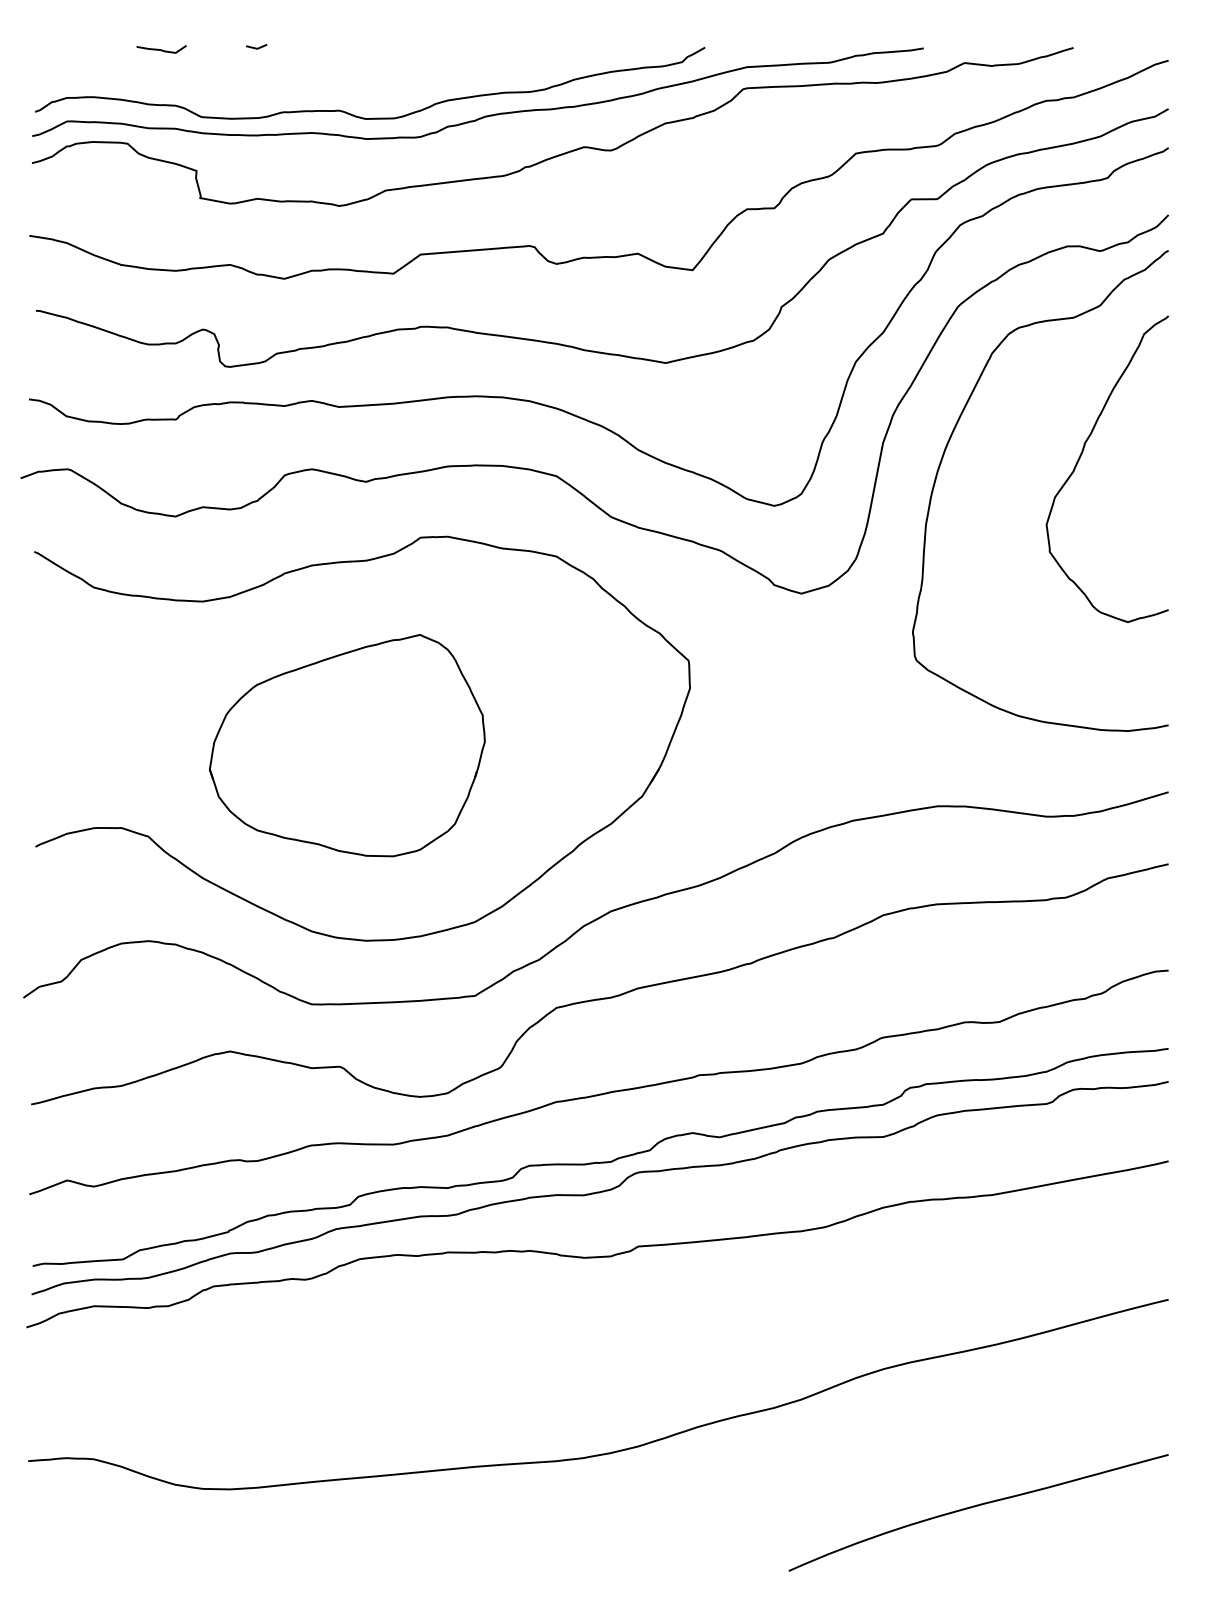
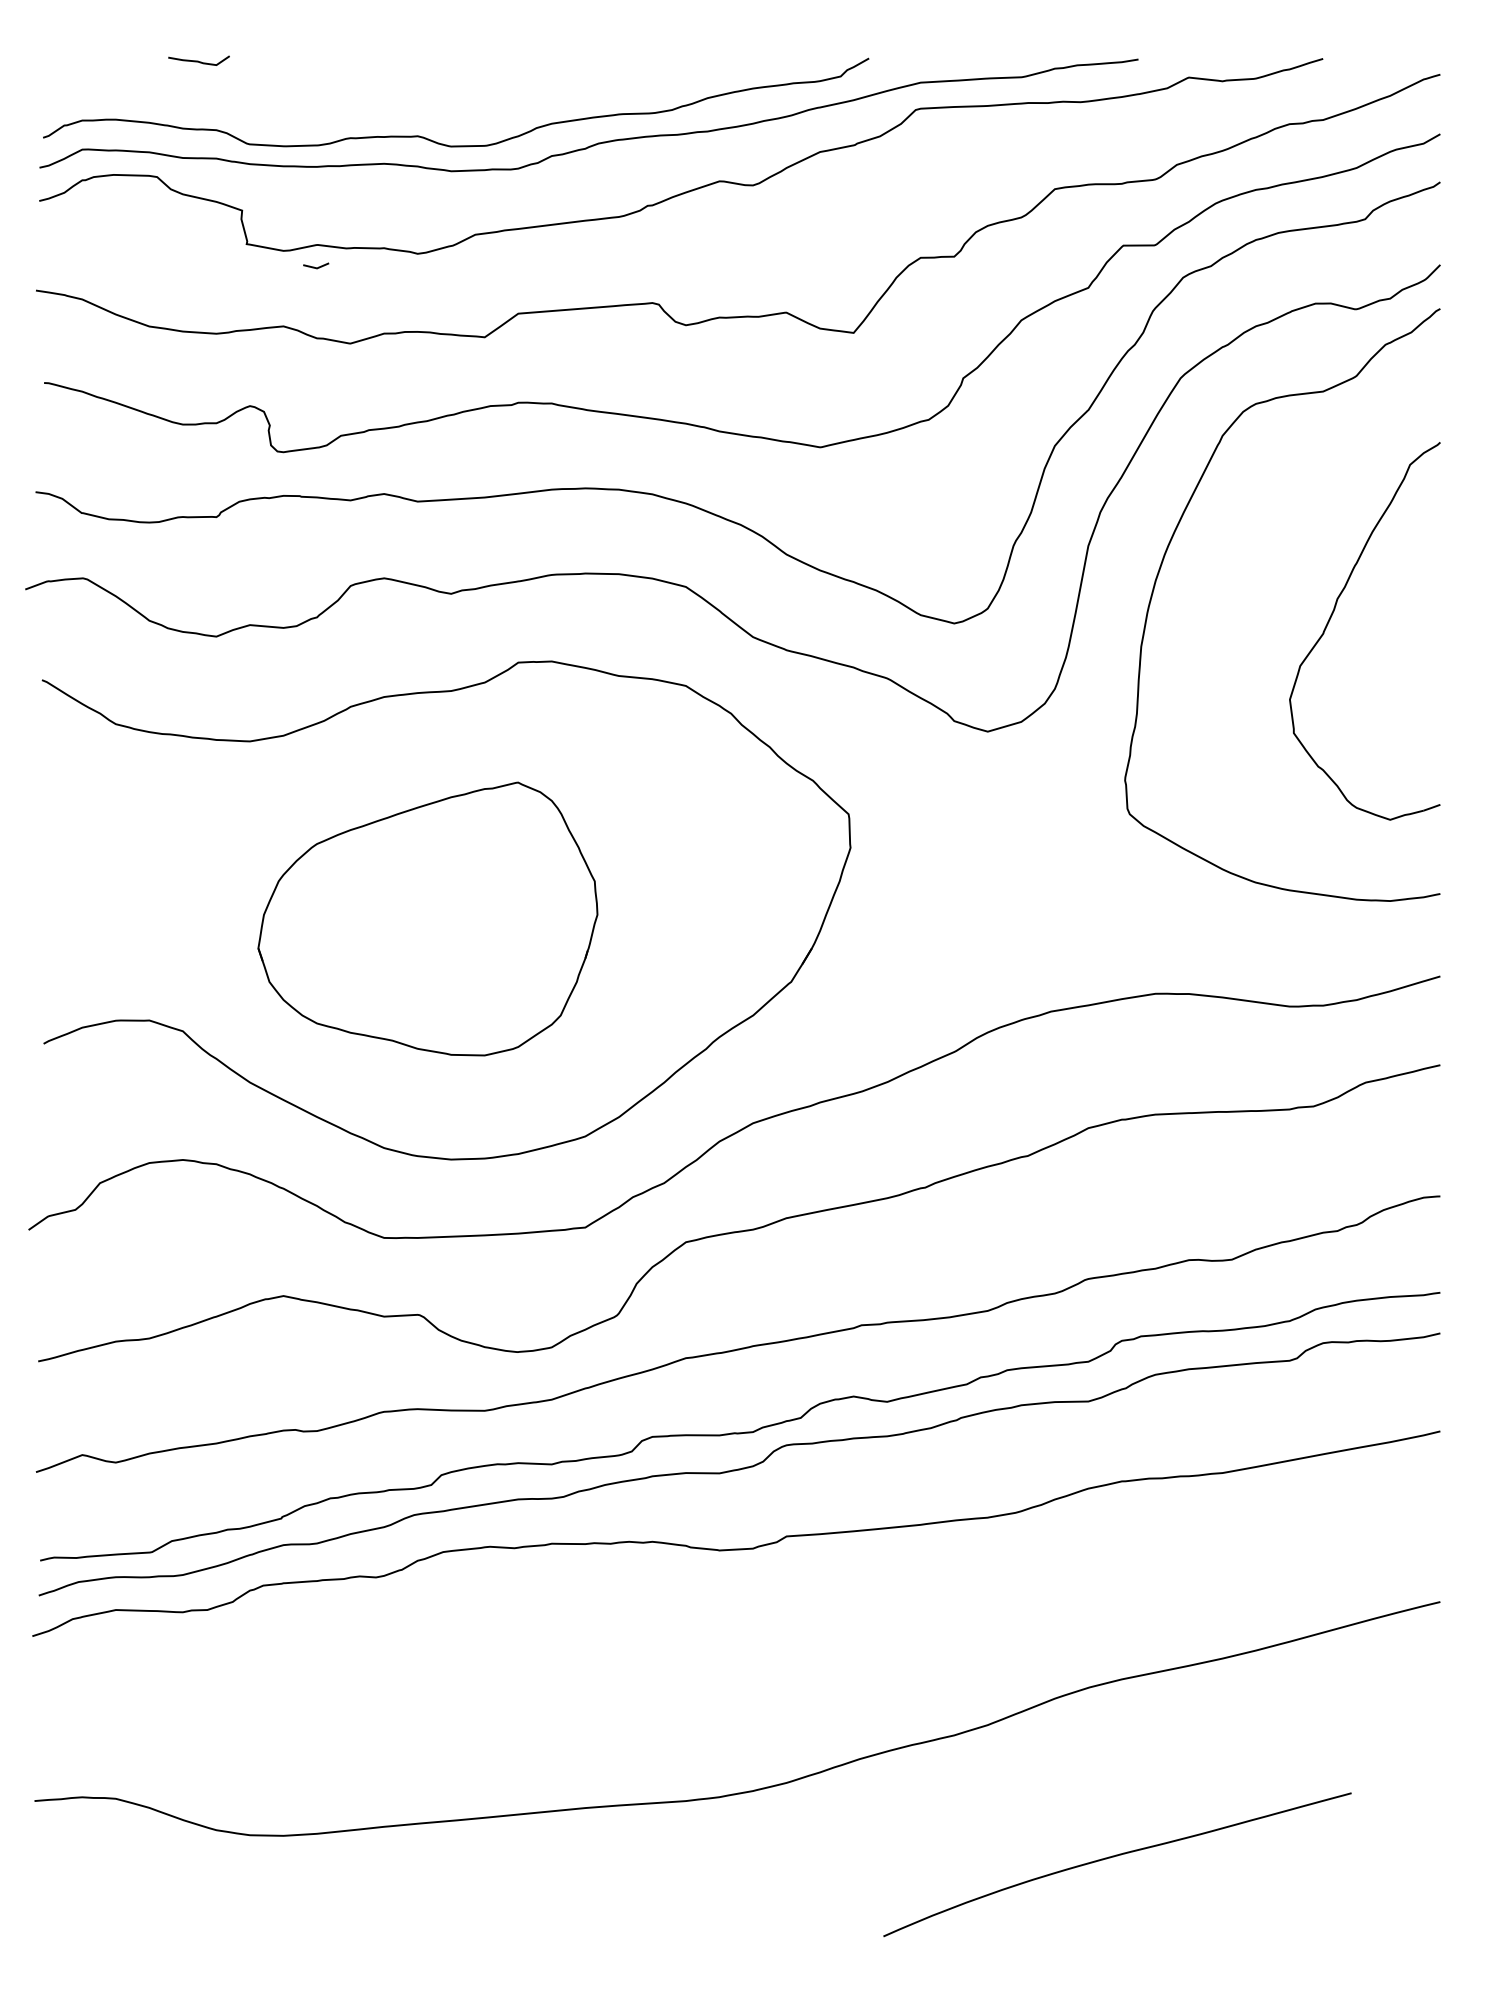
line: (256, 47) -> (315, 266), moved
part: (1081, 456) -> (1332, 615), moved
curve: (978, 1506) -> (1117, 1856), moved

